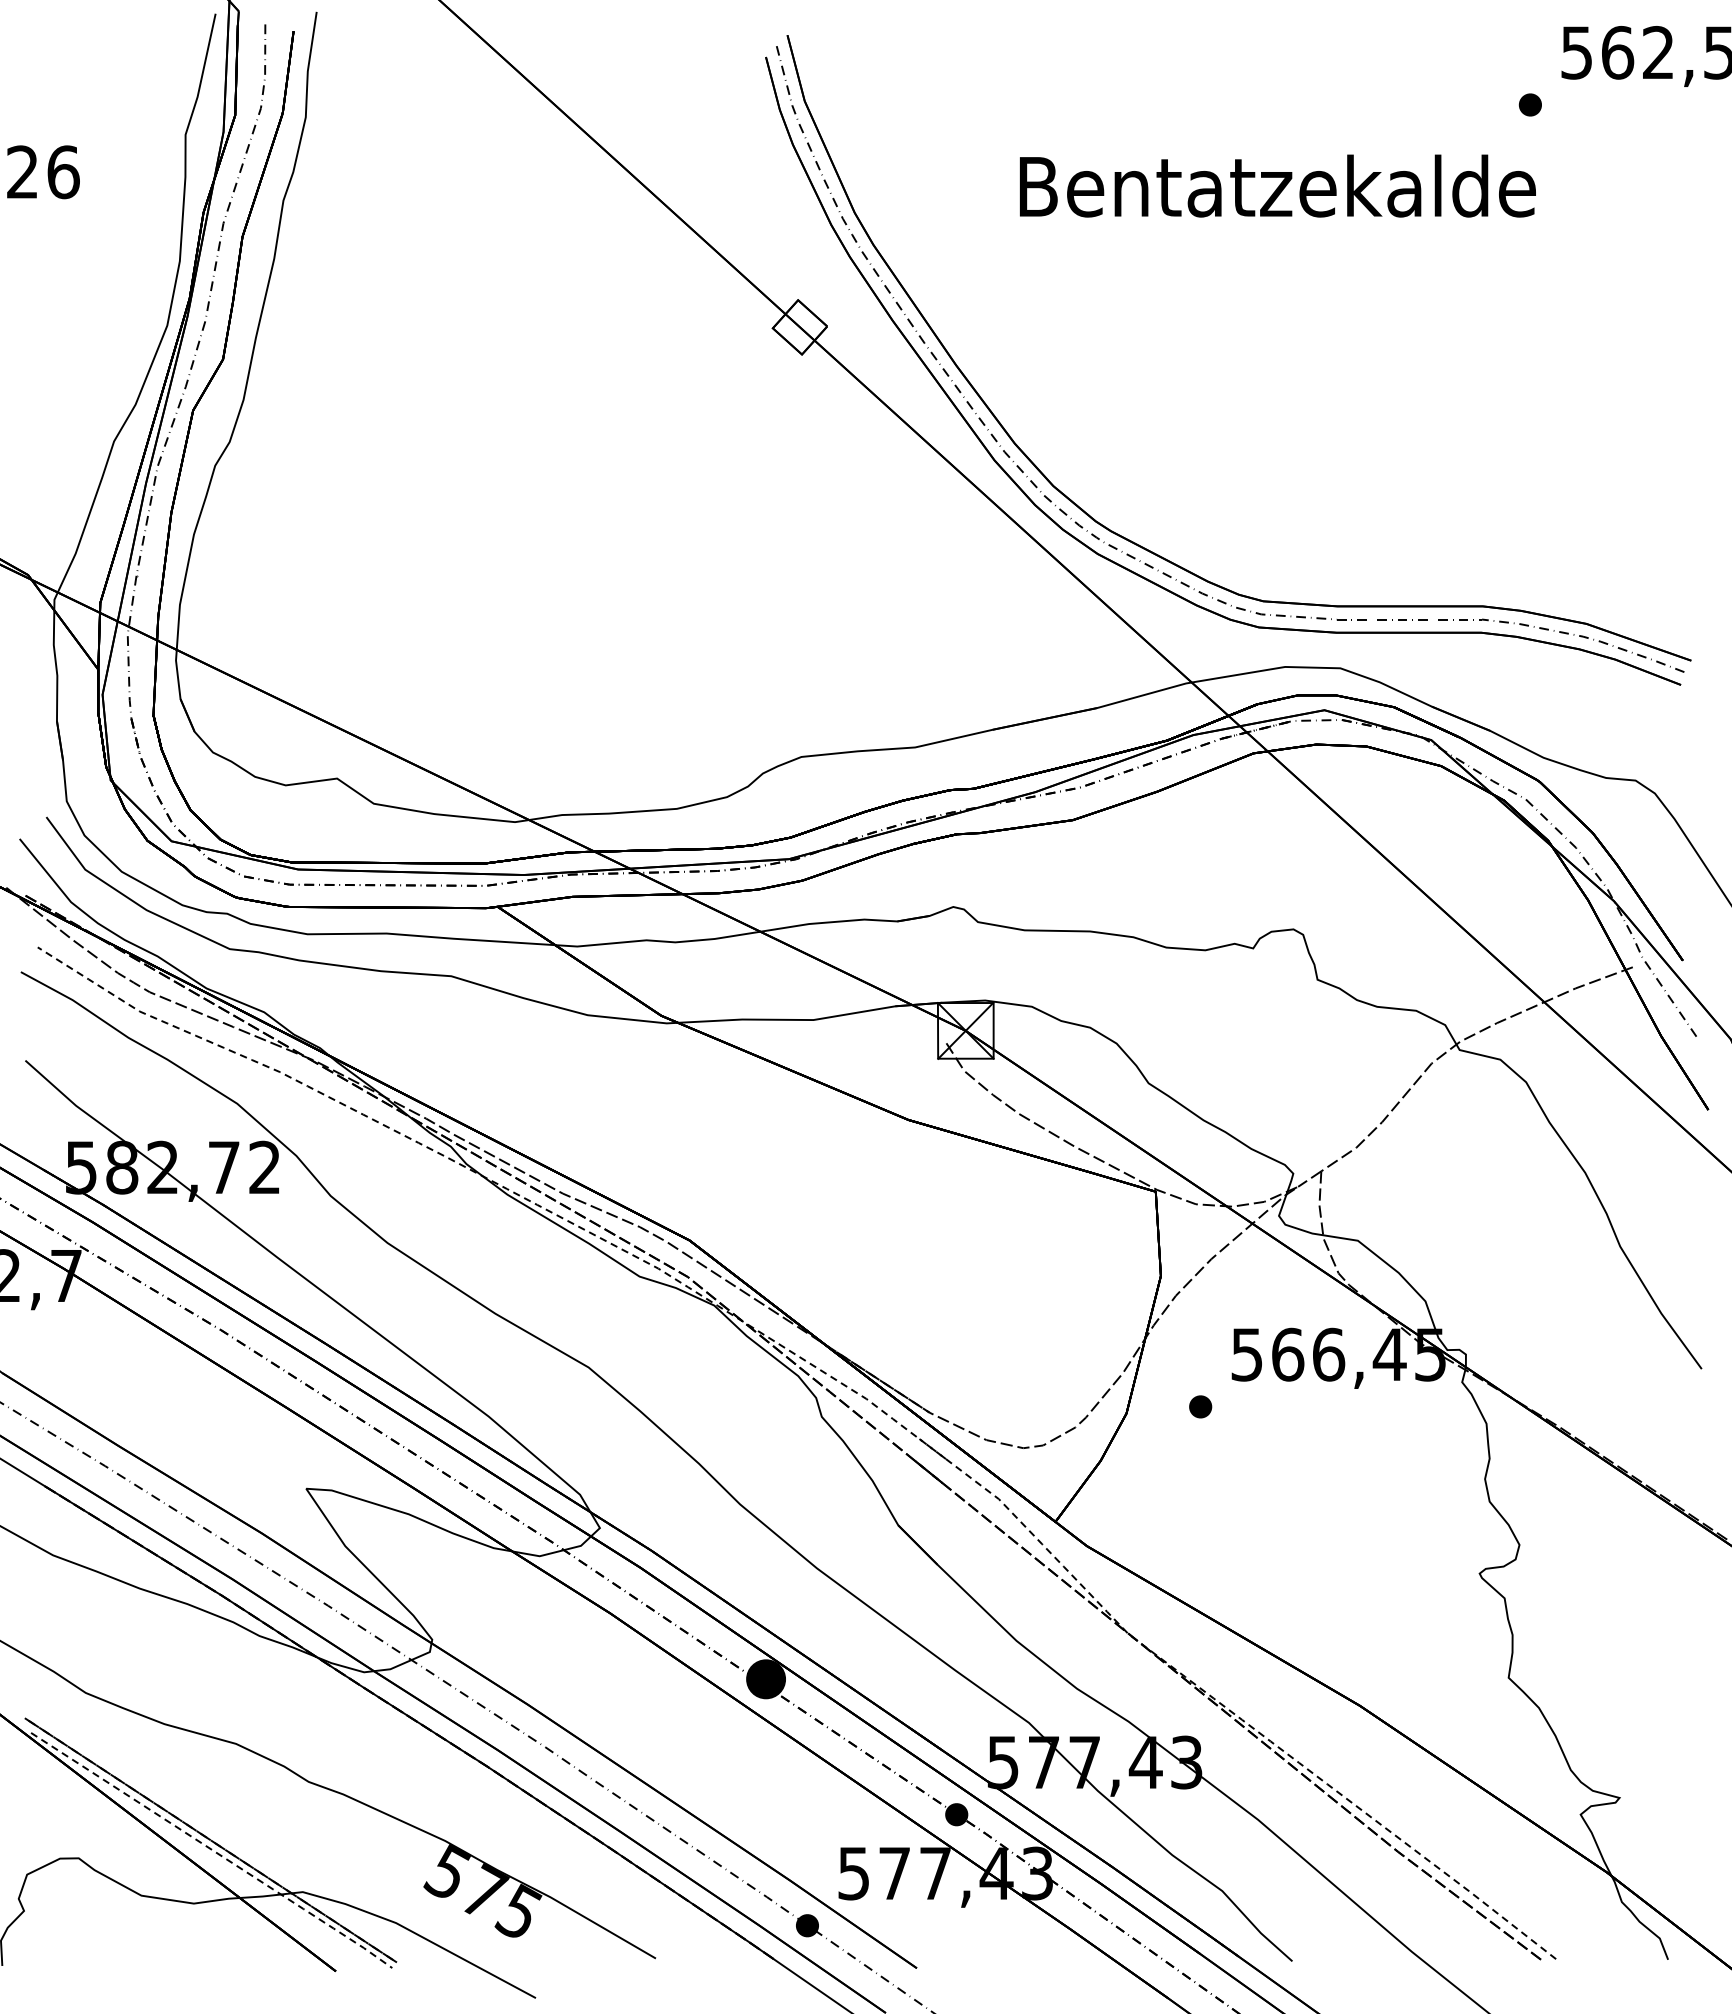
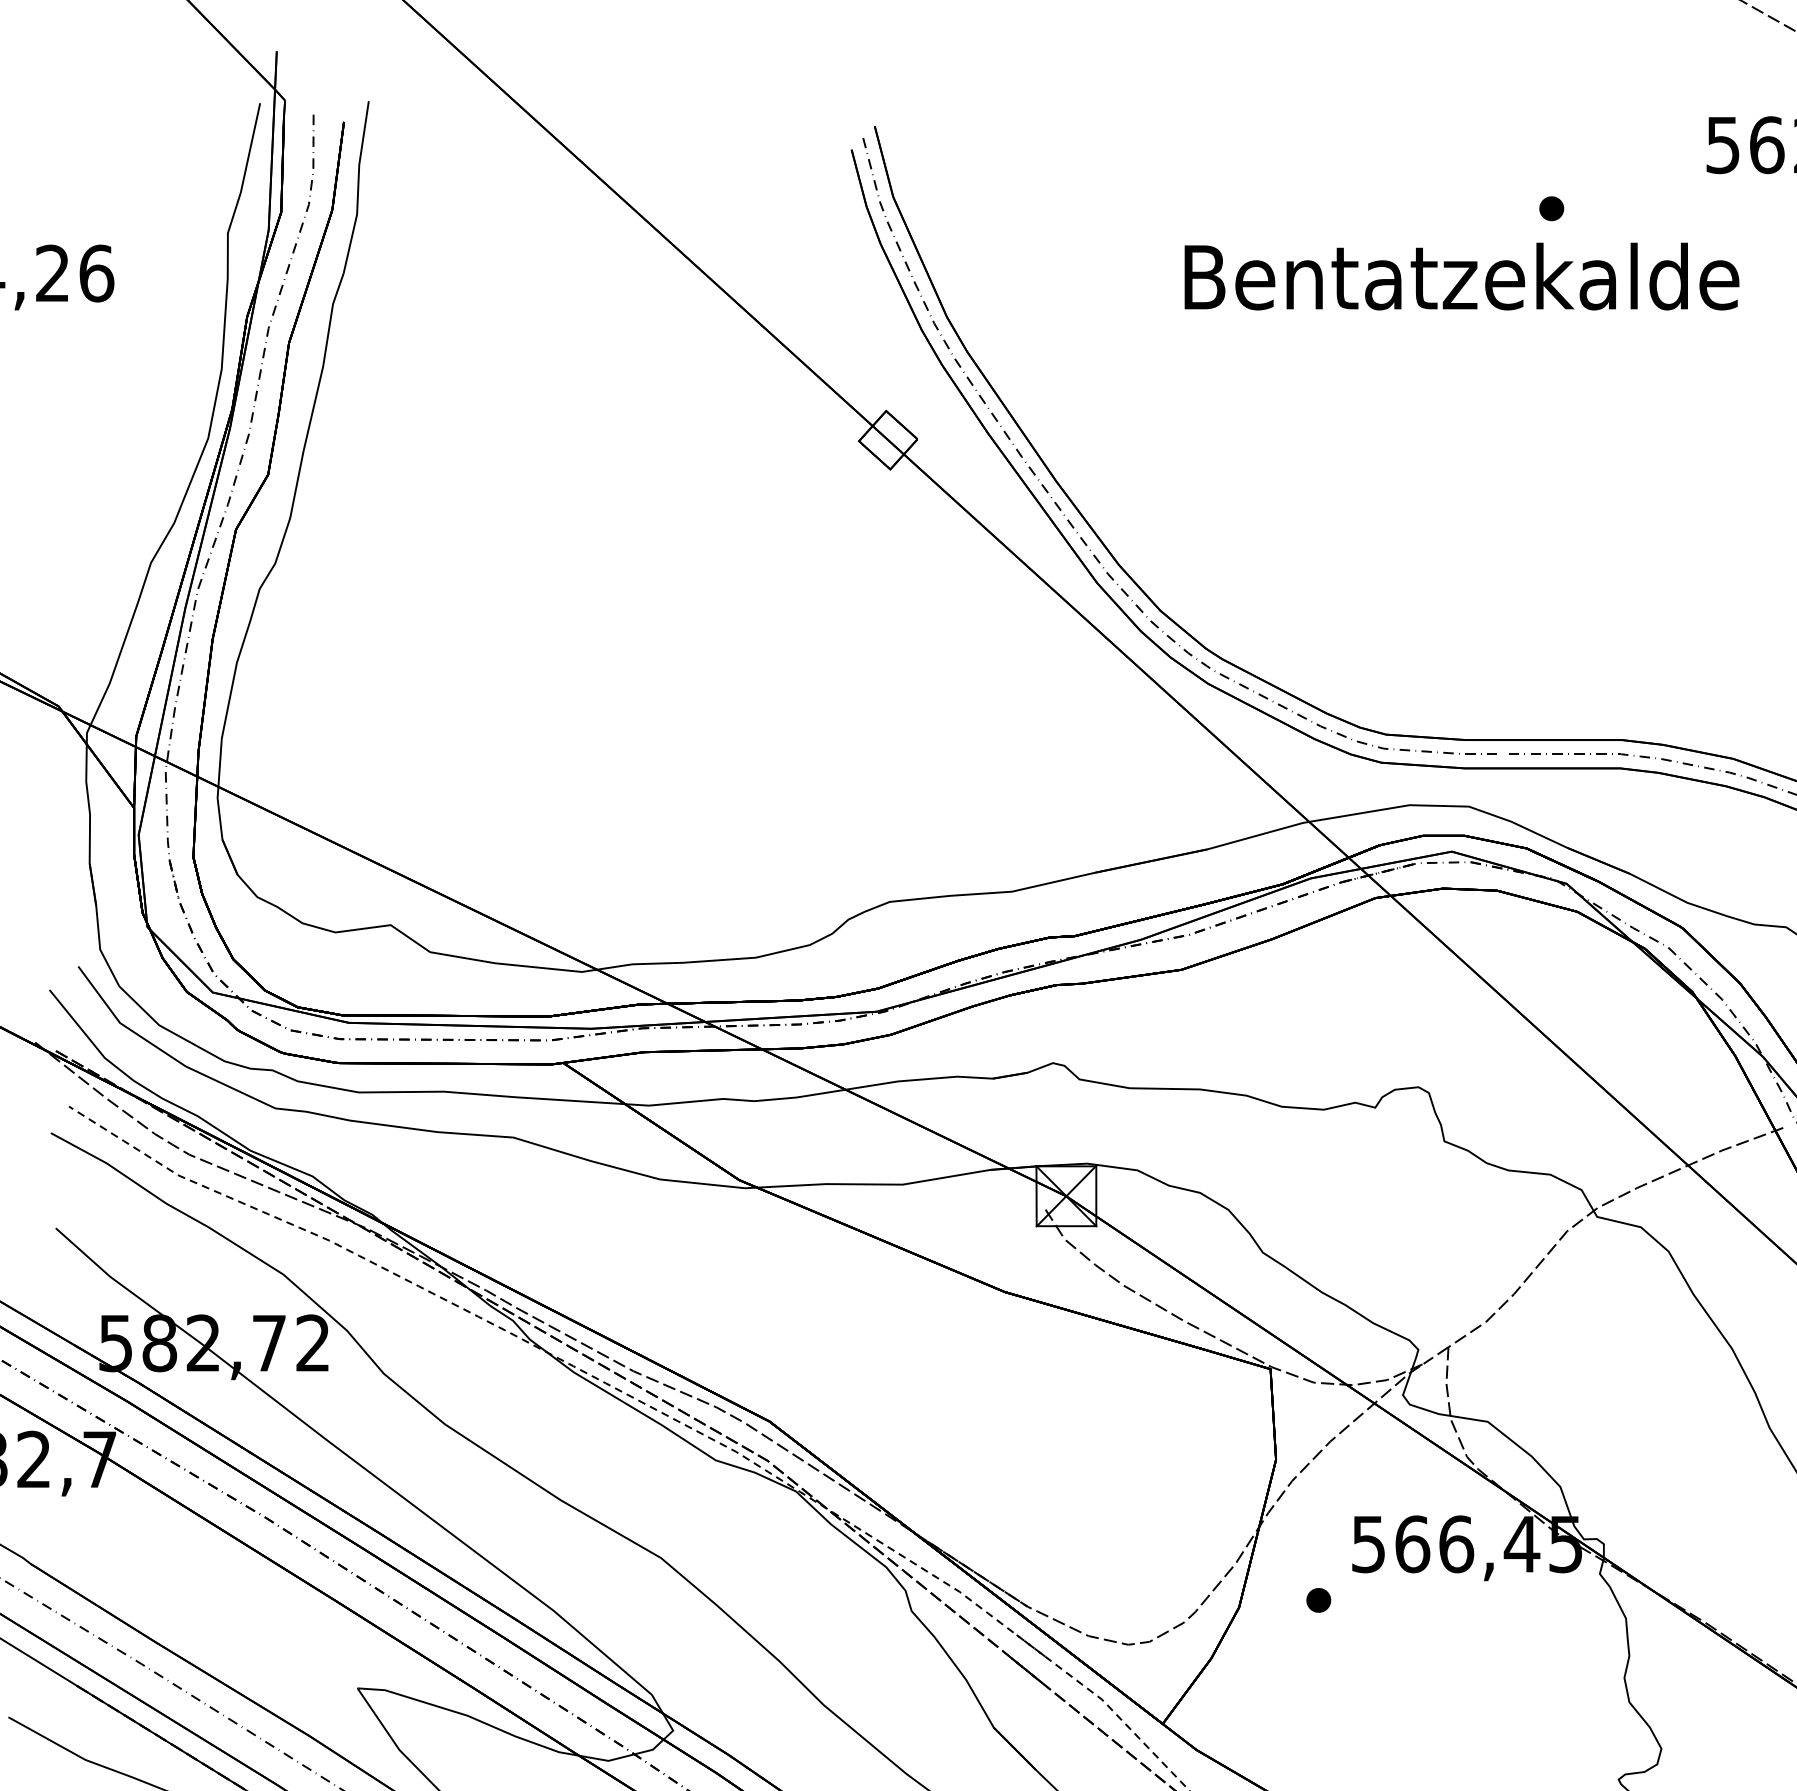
part: (1529, 104) -> (1550, 208), moved
text: (1277, 185) -> (1461, 275), moved

